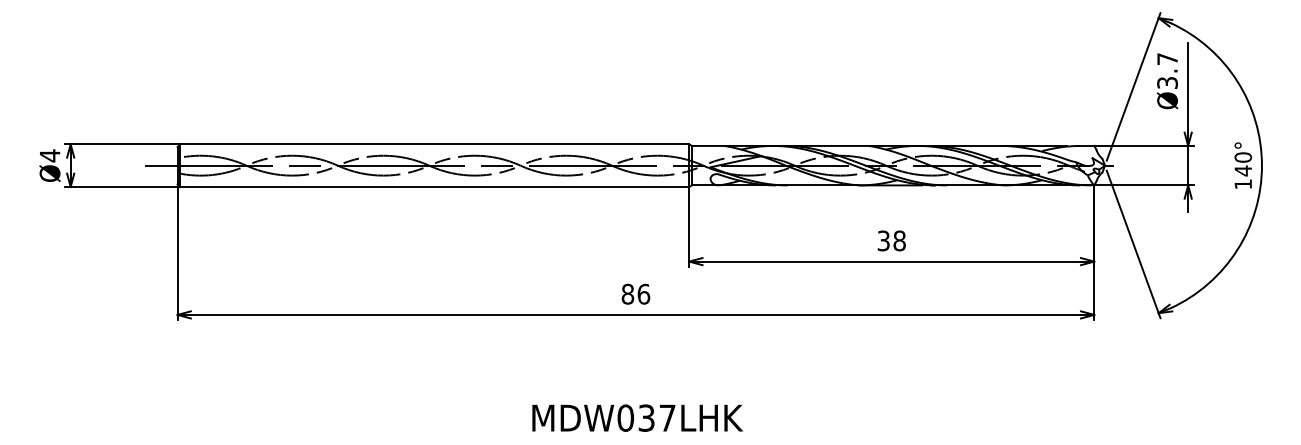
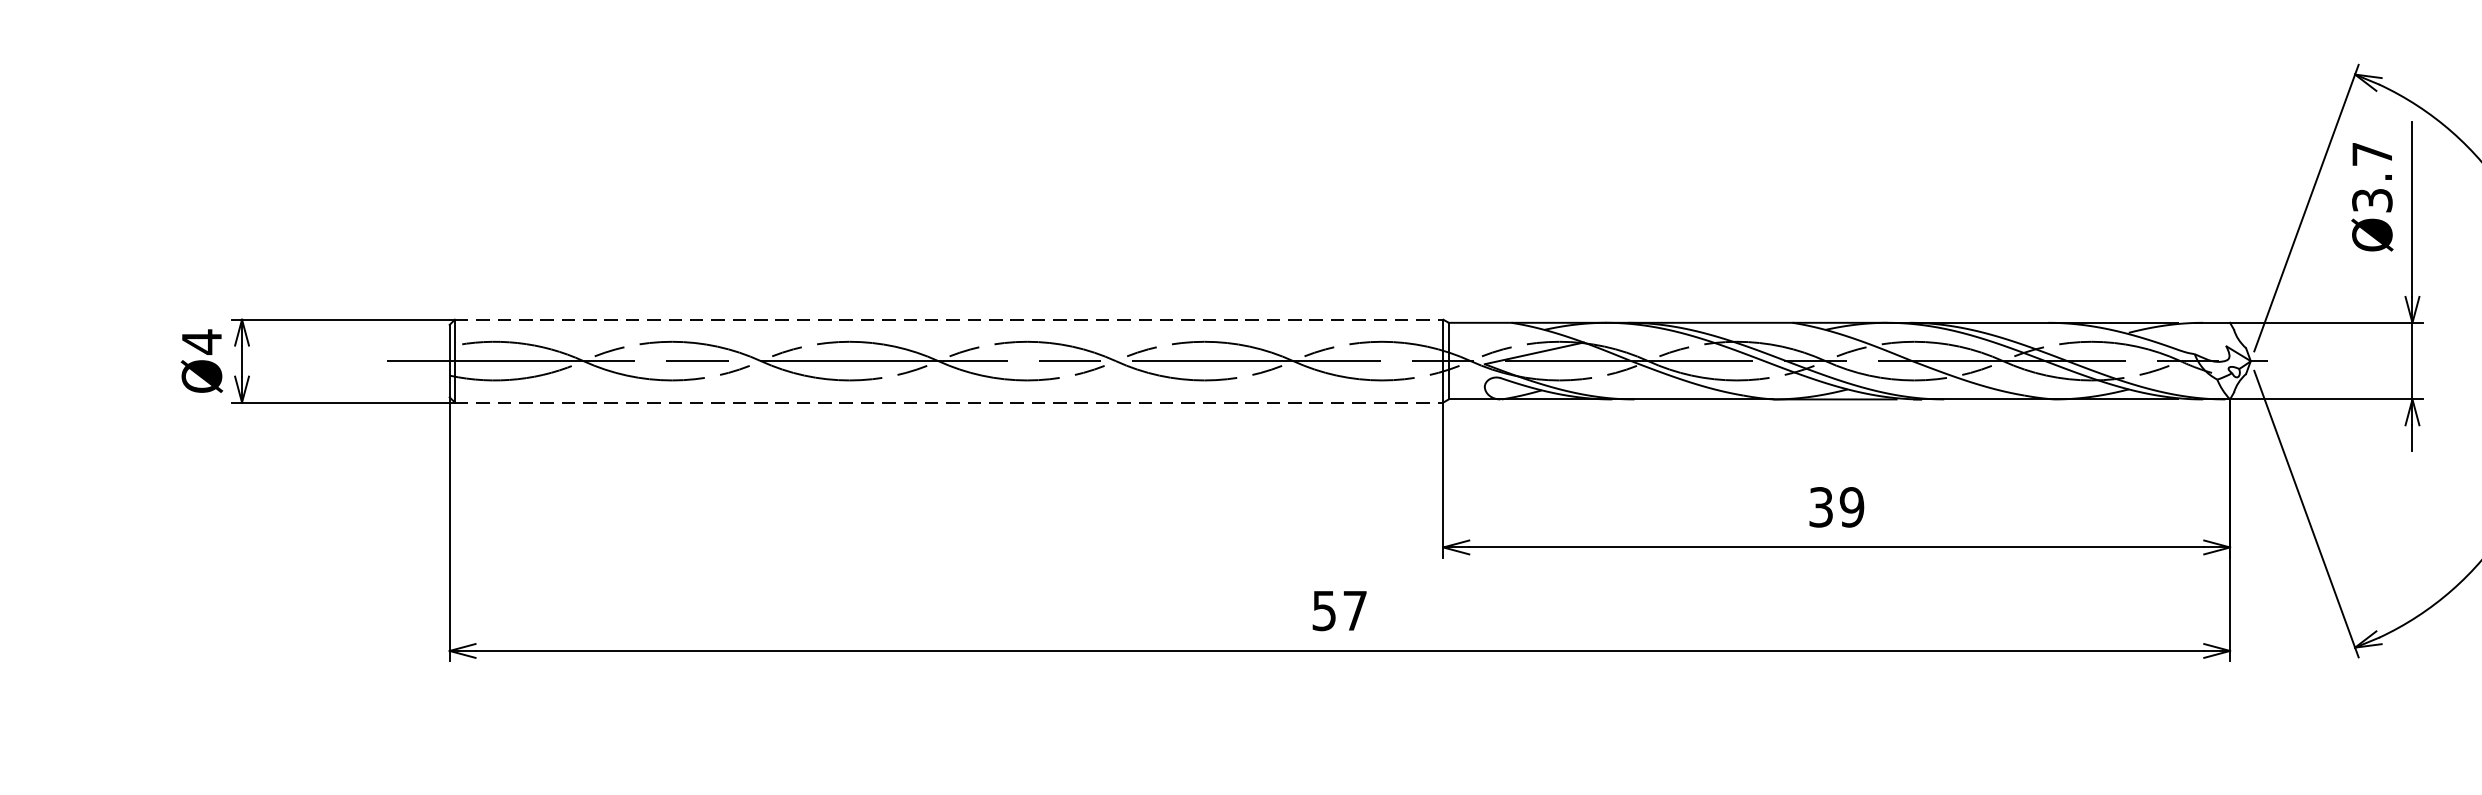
line: (435, 144) -> (950, 319), solid -> dashed
line: (435, 187) -> (950, 403), solid -> dashed
text: (899, 240) -> (1851, 506), 38 -> 39
text: (635, 293) -> (1339, 609), 86 -> 57

